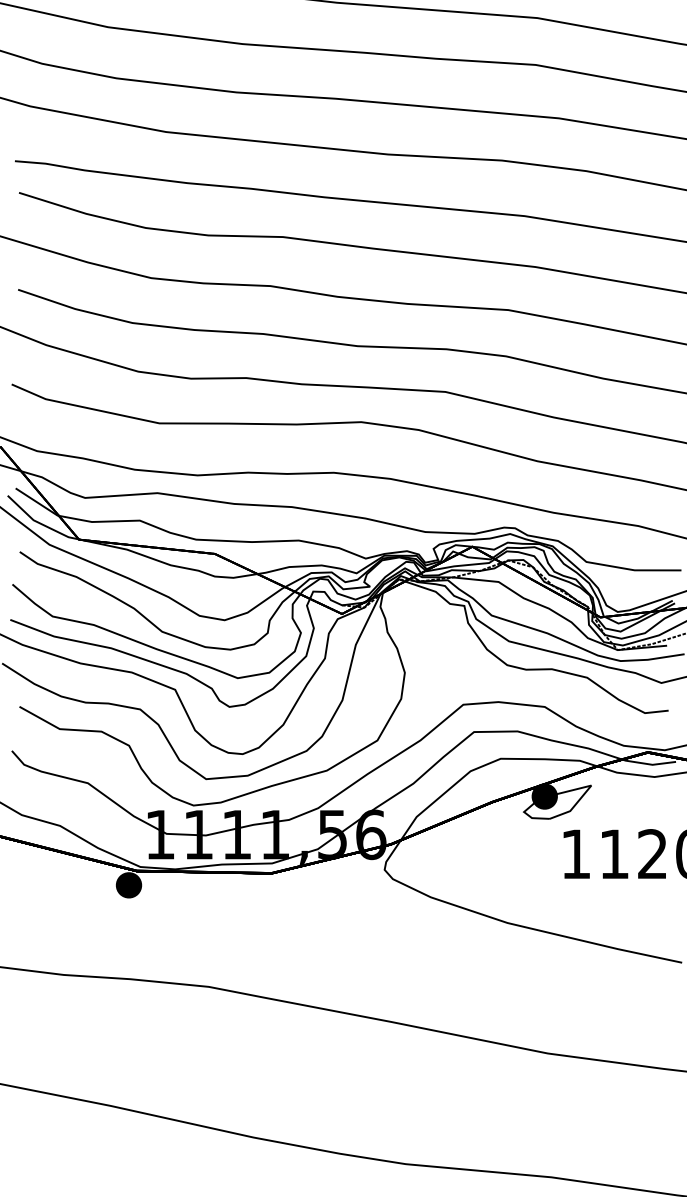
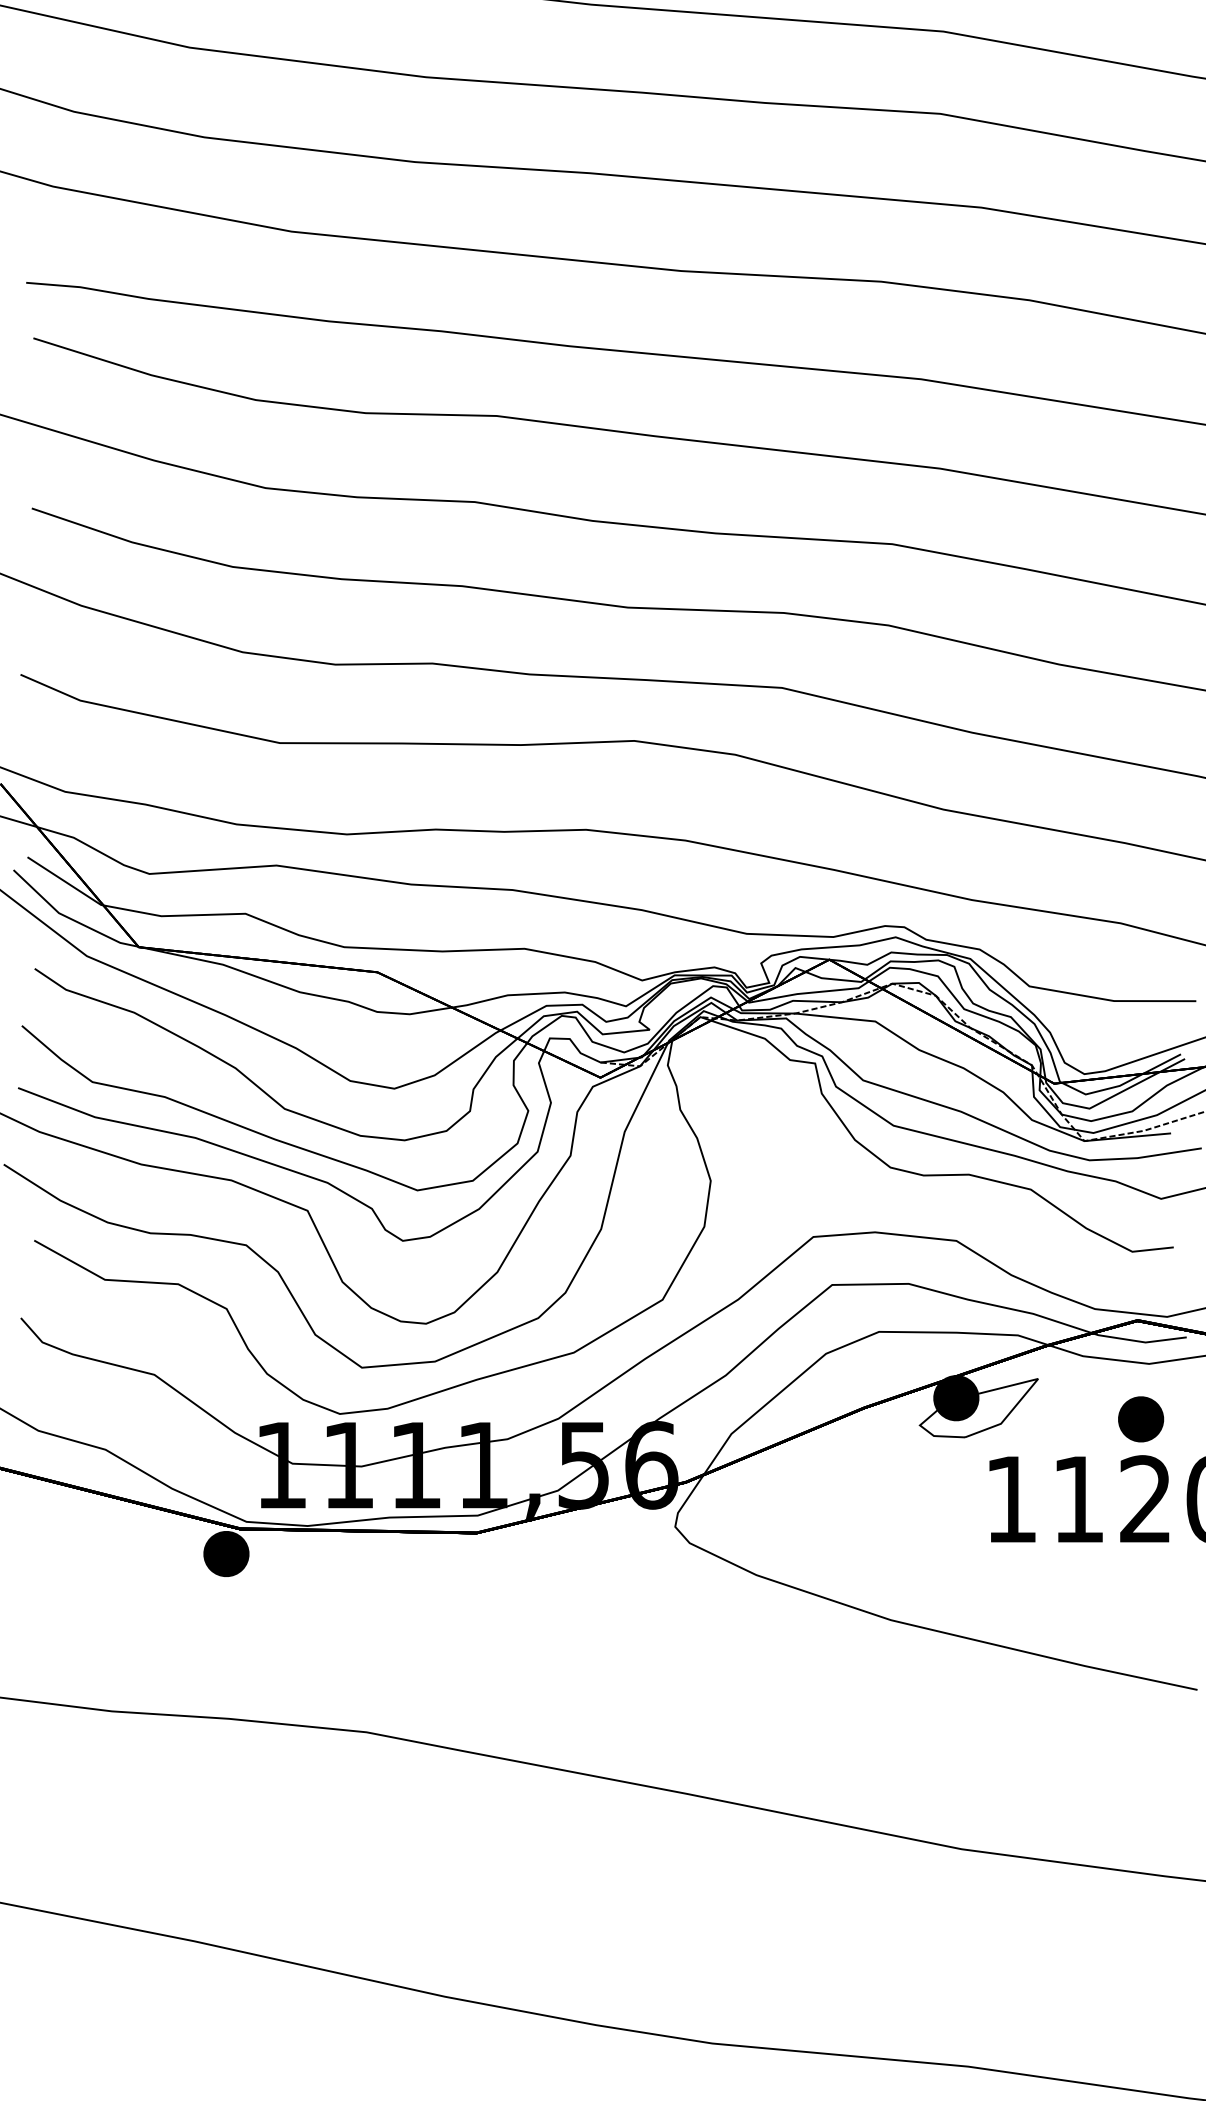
part: (650, 808) -> (1141, 1419), added

